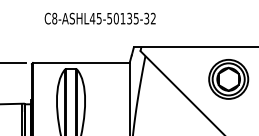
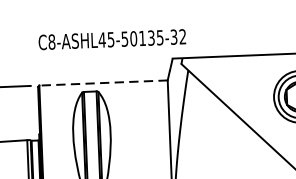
text: (99, 18) -> (111, 39), moved
line: (80, 63) -> (102, 83), solid -> dashed

